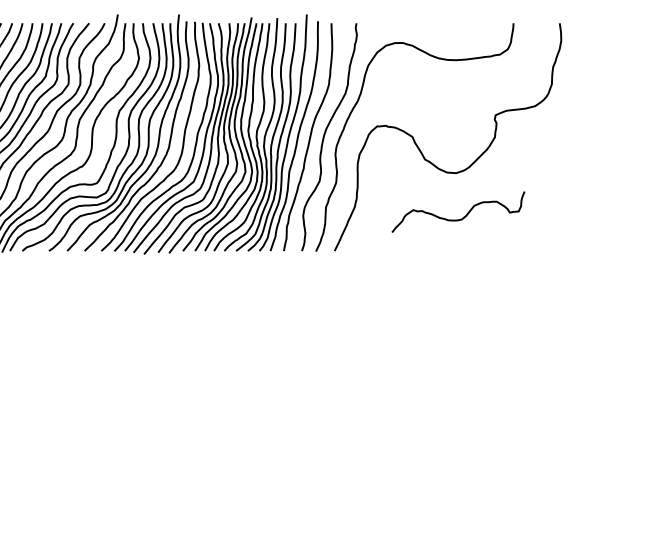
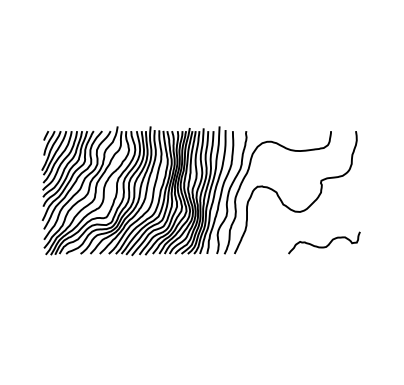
curve: (464, 214) -> (327, 244), moved

